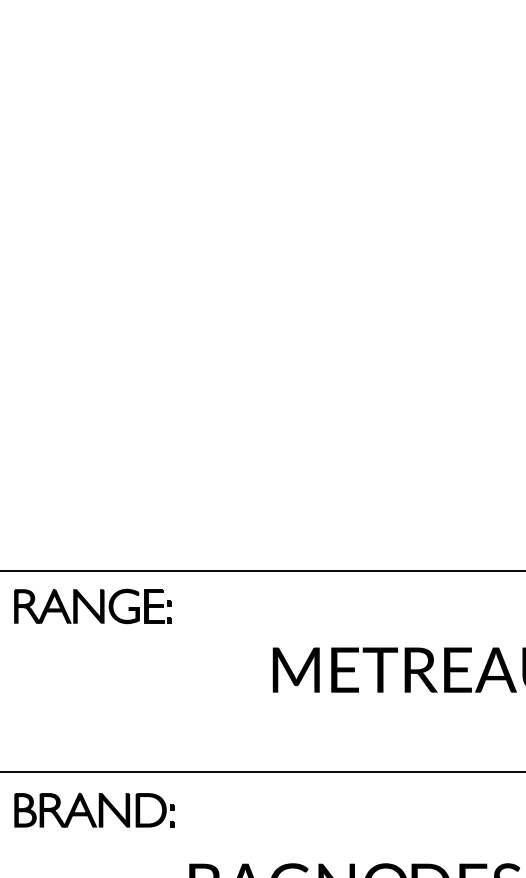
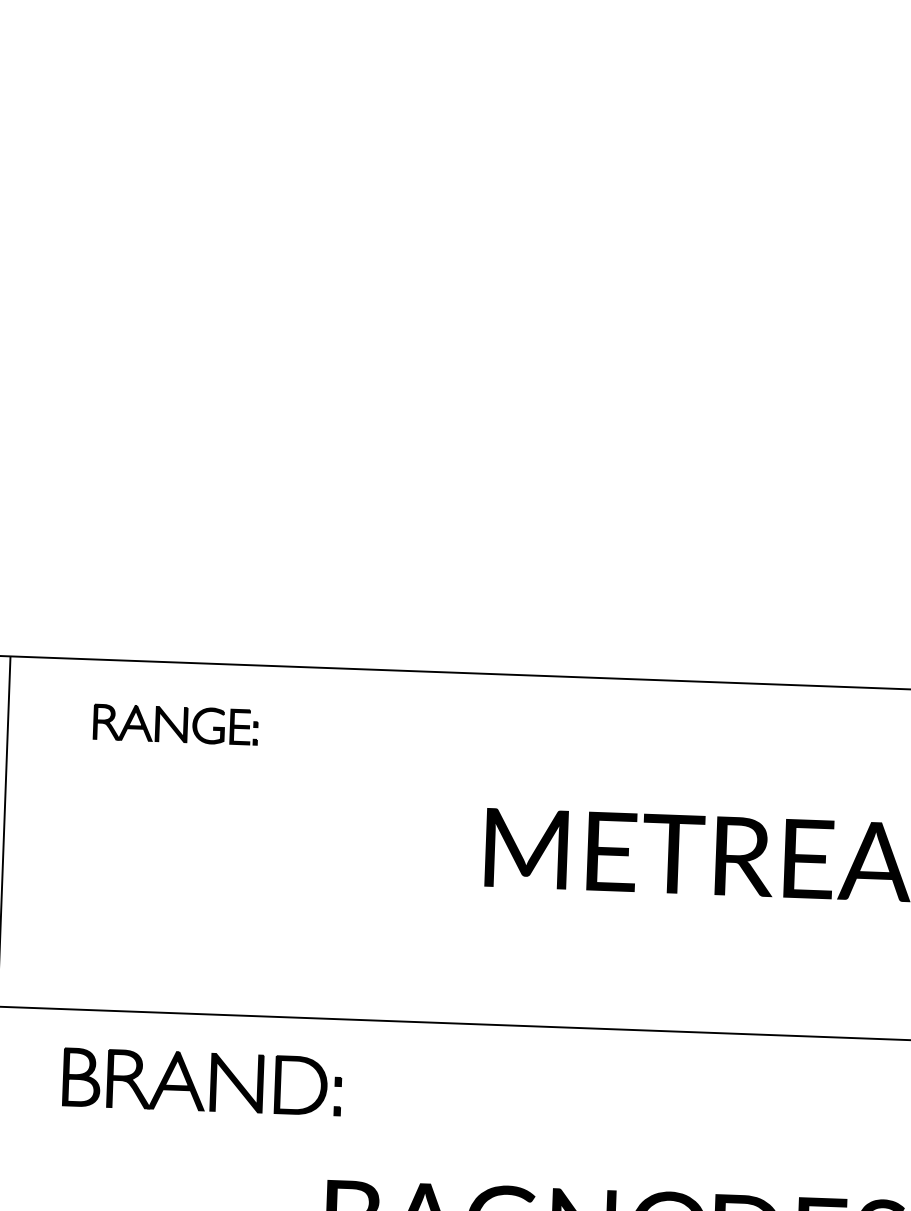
part: (92, 606) -> (175, 724), size x0.6
part: (94, 809) -> (202, 1080), moved

